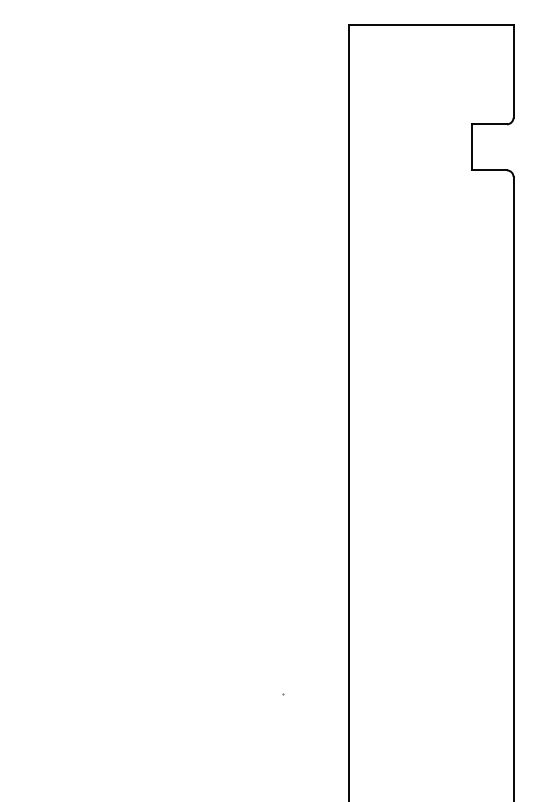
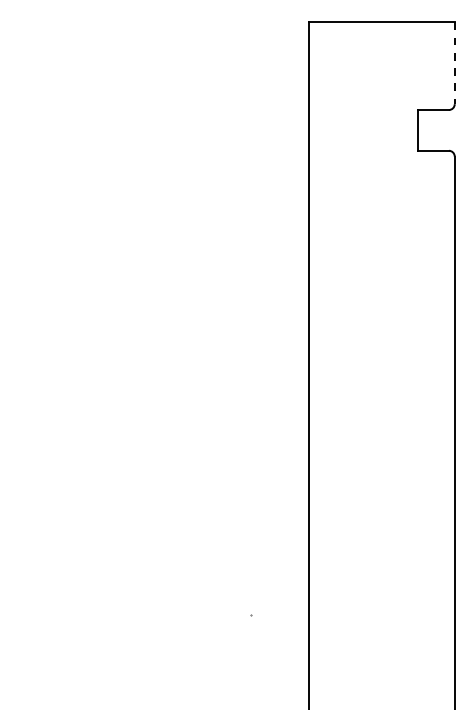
line: (513, 71) -> (454, 63), solid -> dashed

